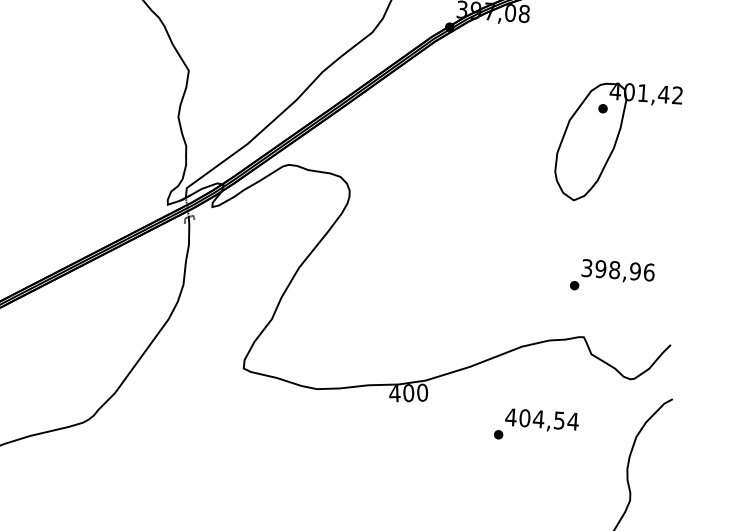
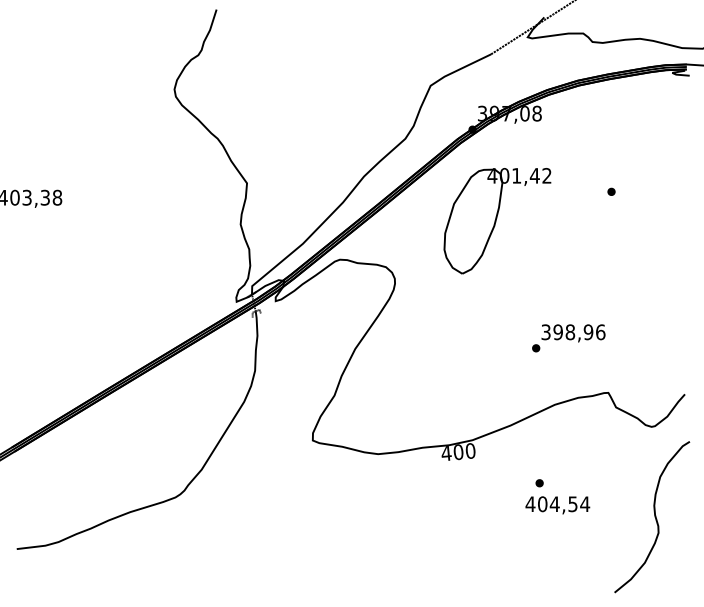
part: (617, 143) -> (497, 221), moved
text: (612, 276) -> (568, 338), moved
text: (541, 420) -> (557, 505), moved

